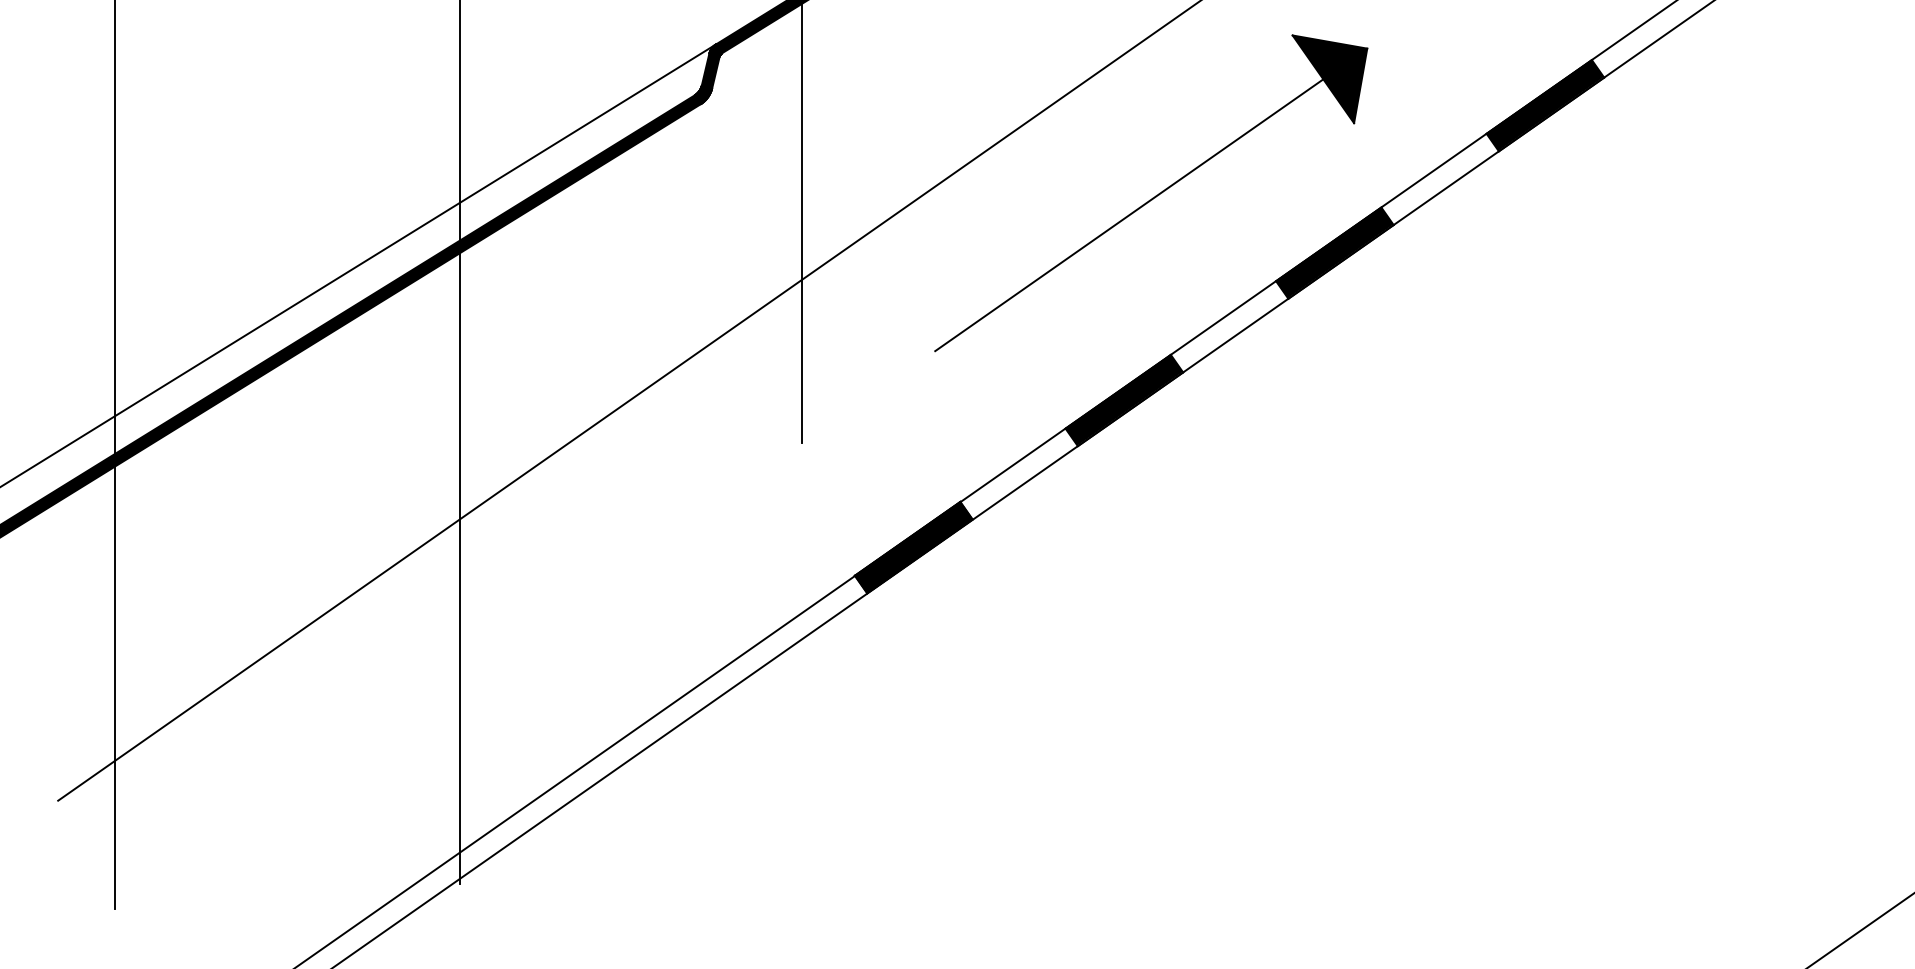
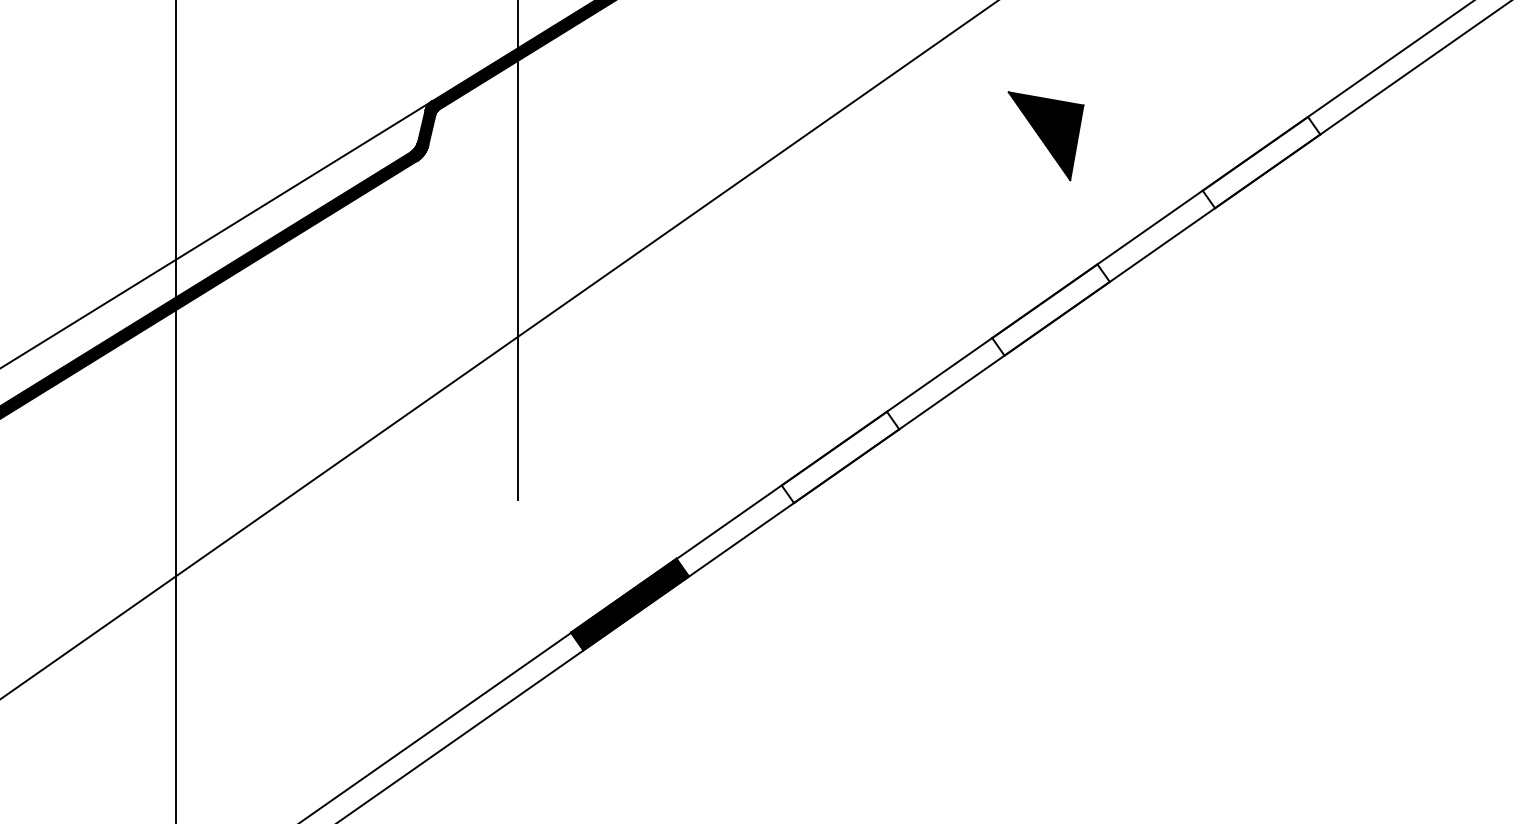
fill: (1544, 104) -> (1260, 161), removed
line: (1129, 215) -> (845, 272), removed
fill: (1334, 252) -> (1050, 309), removed
fill: (1123, 399) -> (839, 456), removed

